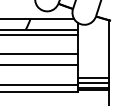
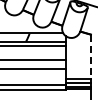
line: (109, 50) -> (90, 57), solid -> dashed

